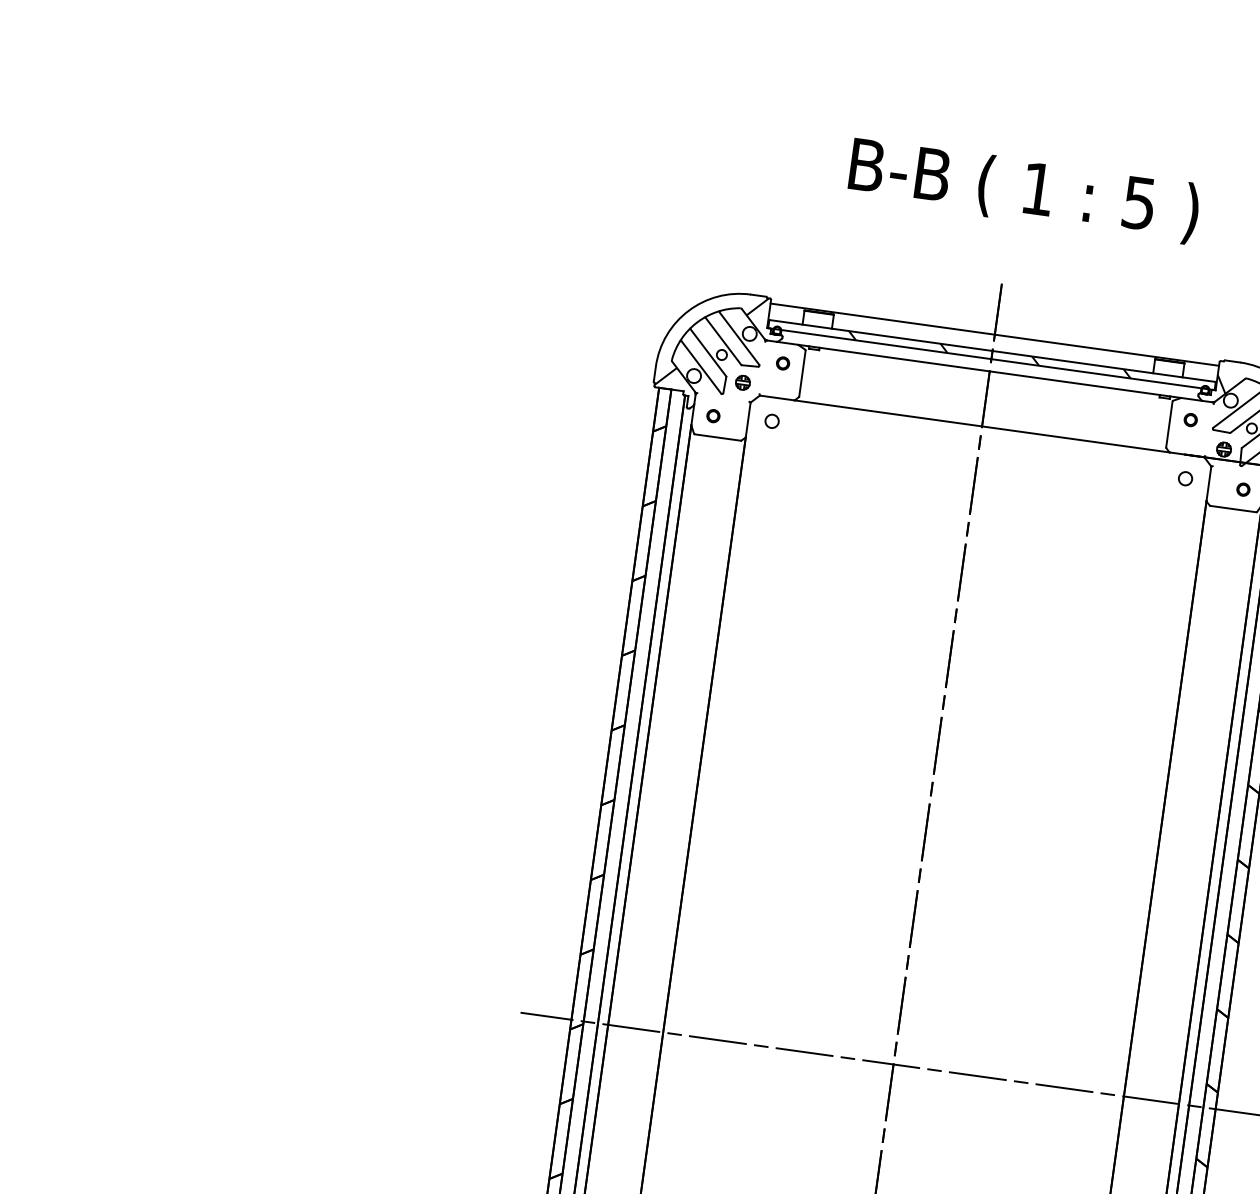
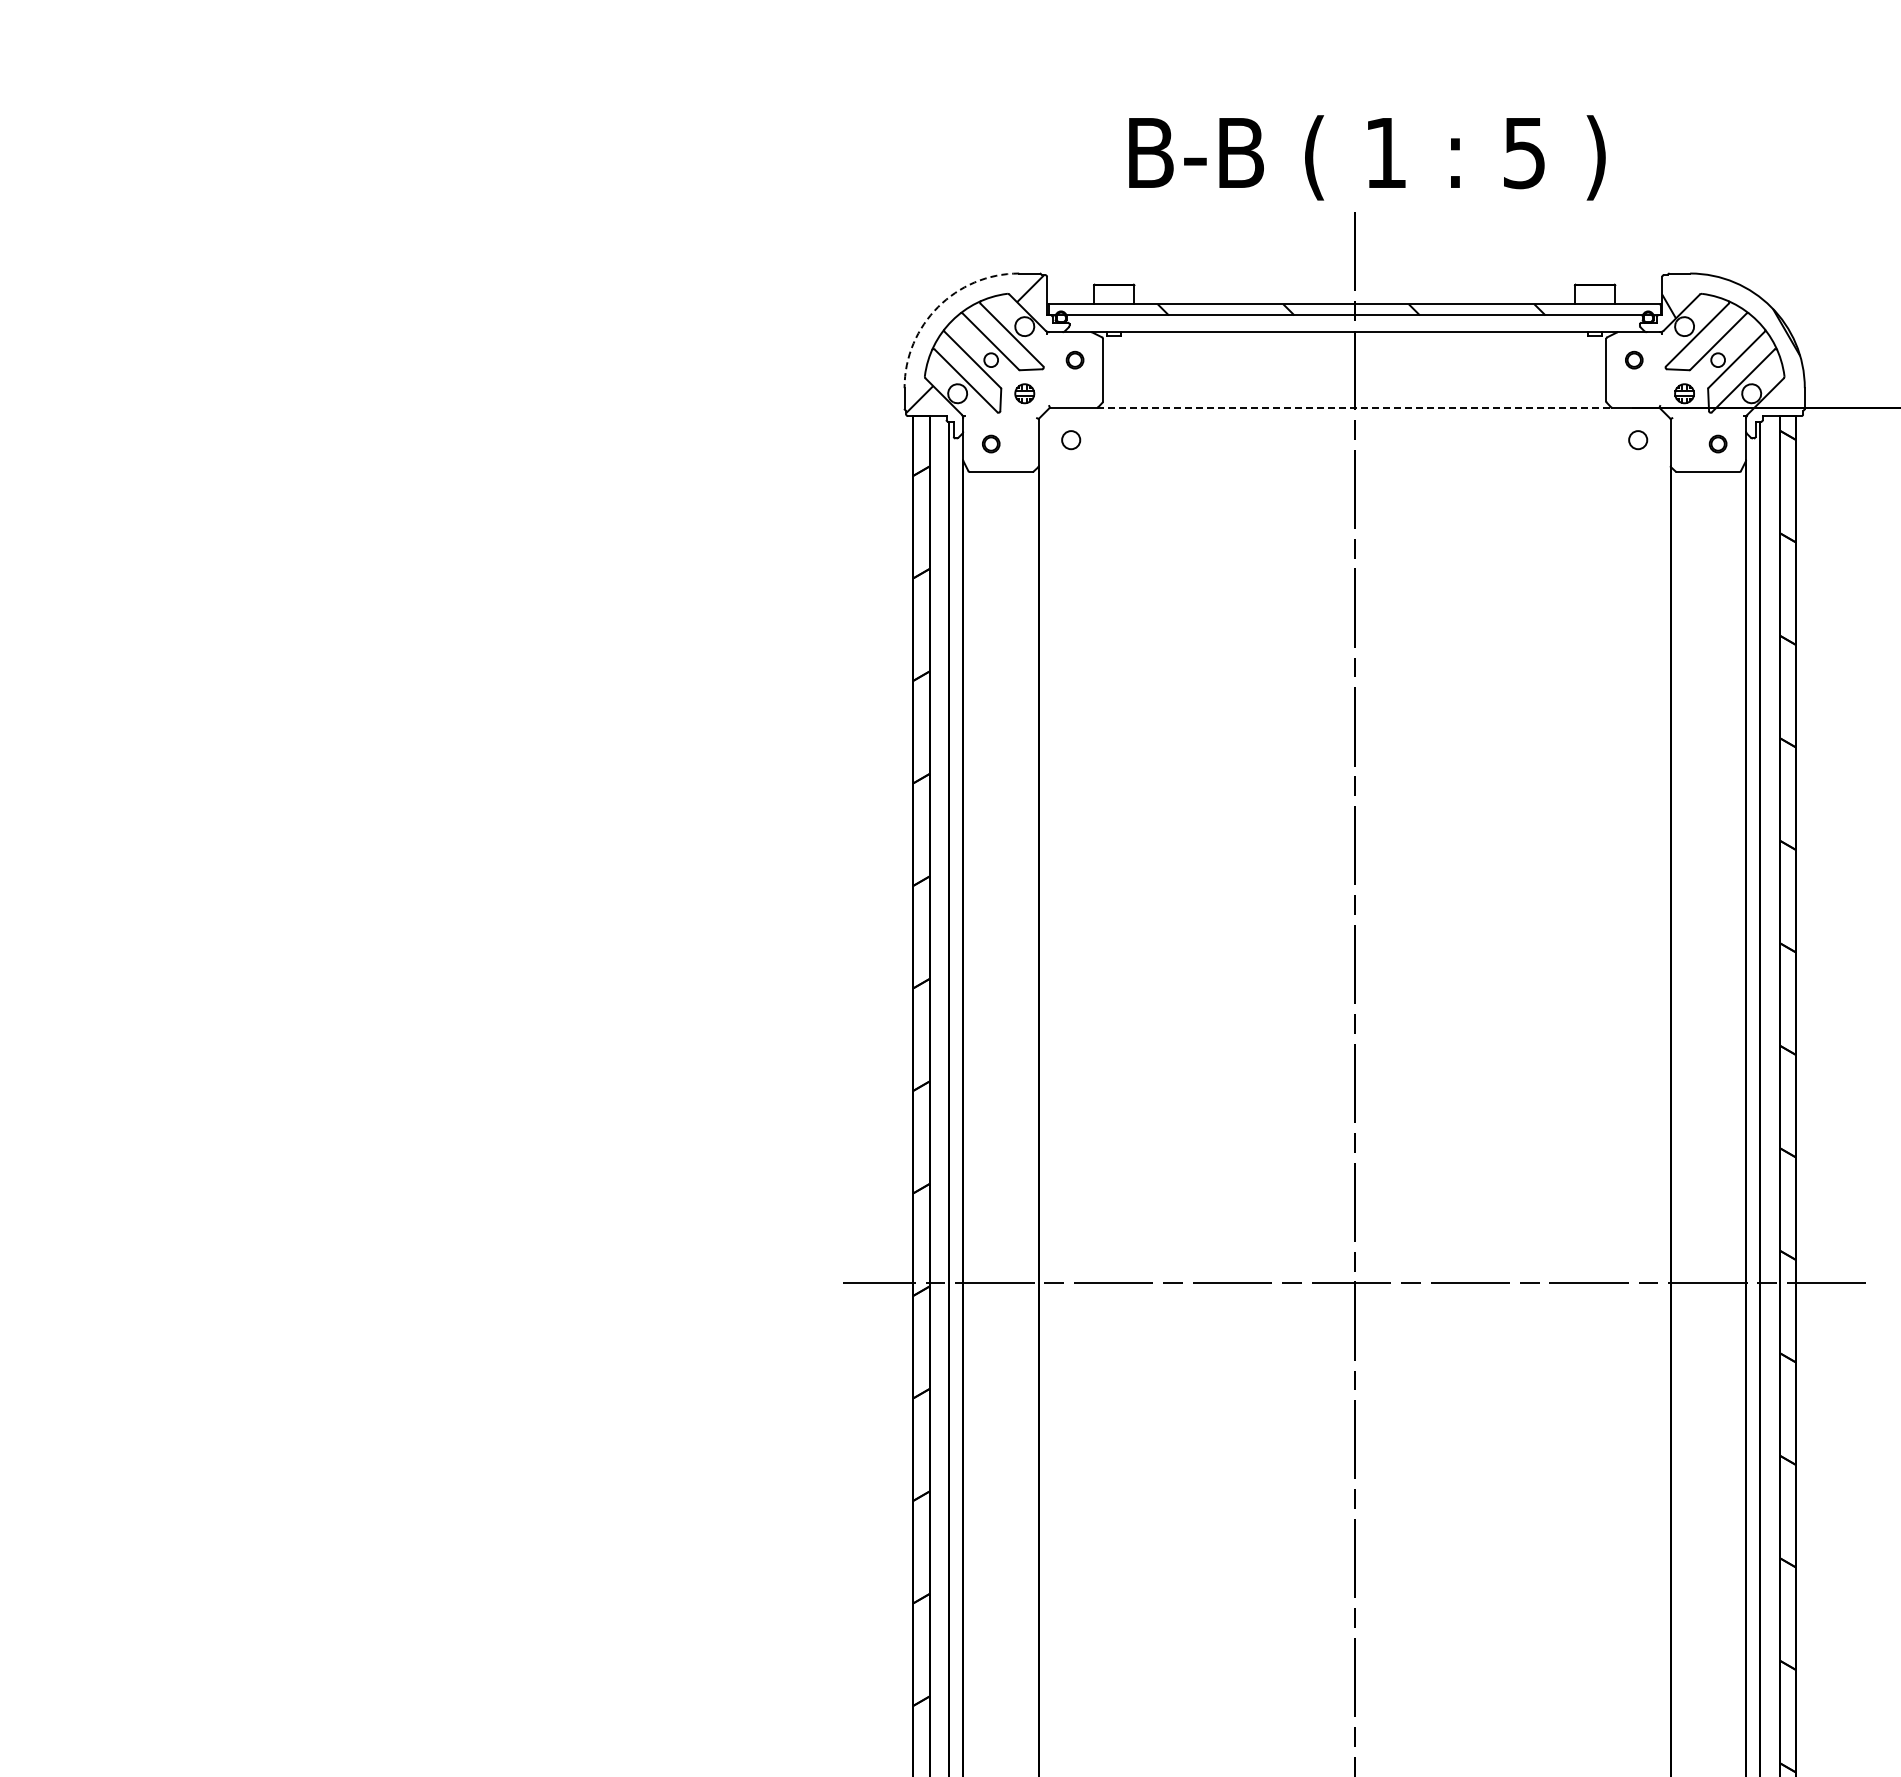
text: (1024, 190) -> (1367, 157), moved
arc: (688, 311) -> (938, 307), solid -> dashed
line: (994, 334) -> (1354, 281), removed
line: (981, 426) -> (1354, 407), solid -> dashed

